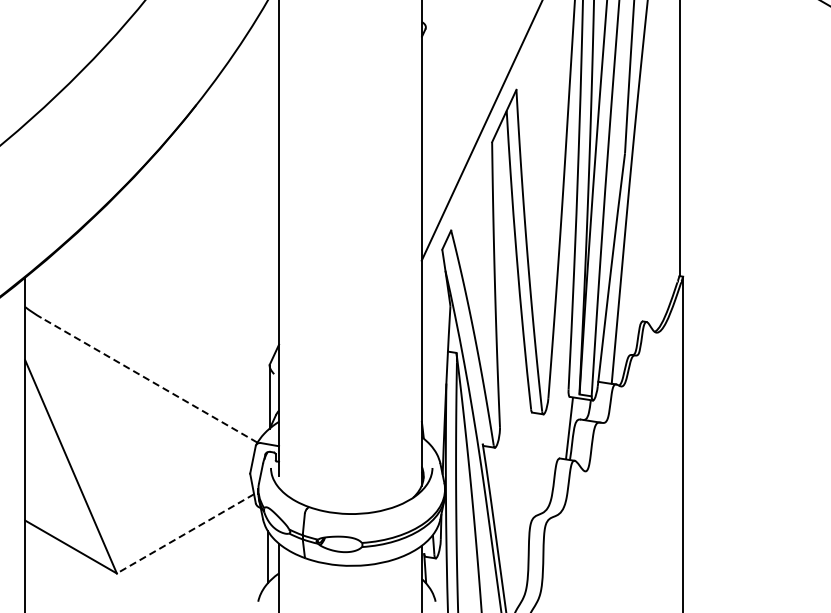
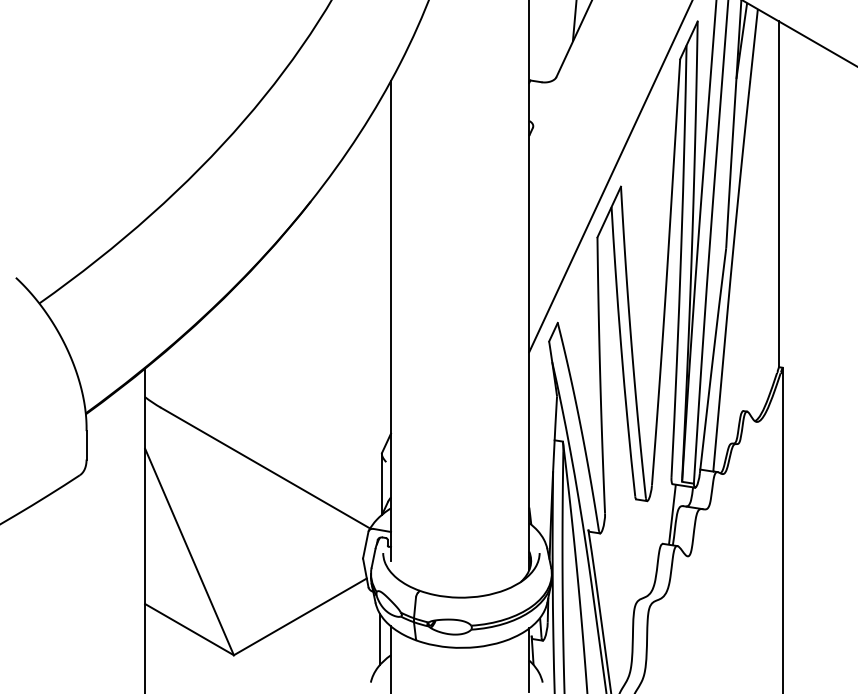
line: (149, 380) -> (265, 468), dashed -> solid
line: (185, 533) -> (300, 616), dashed -> solid

